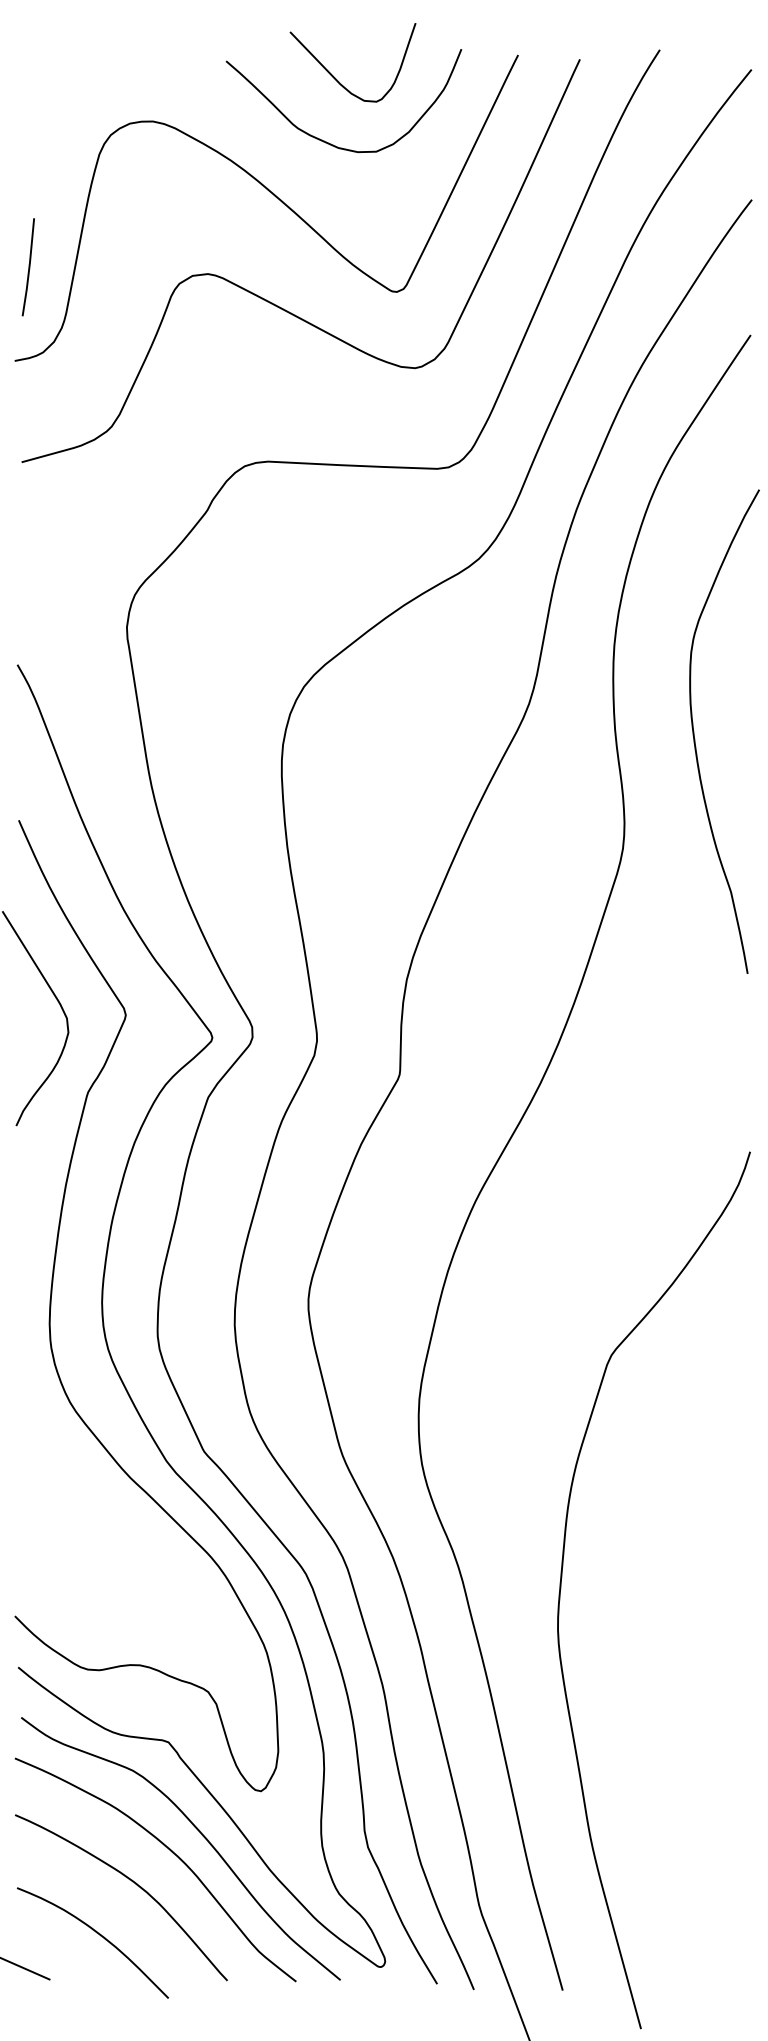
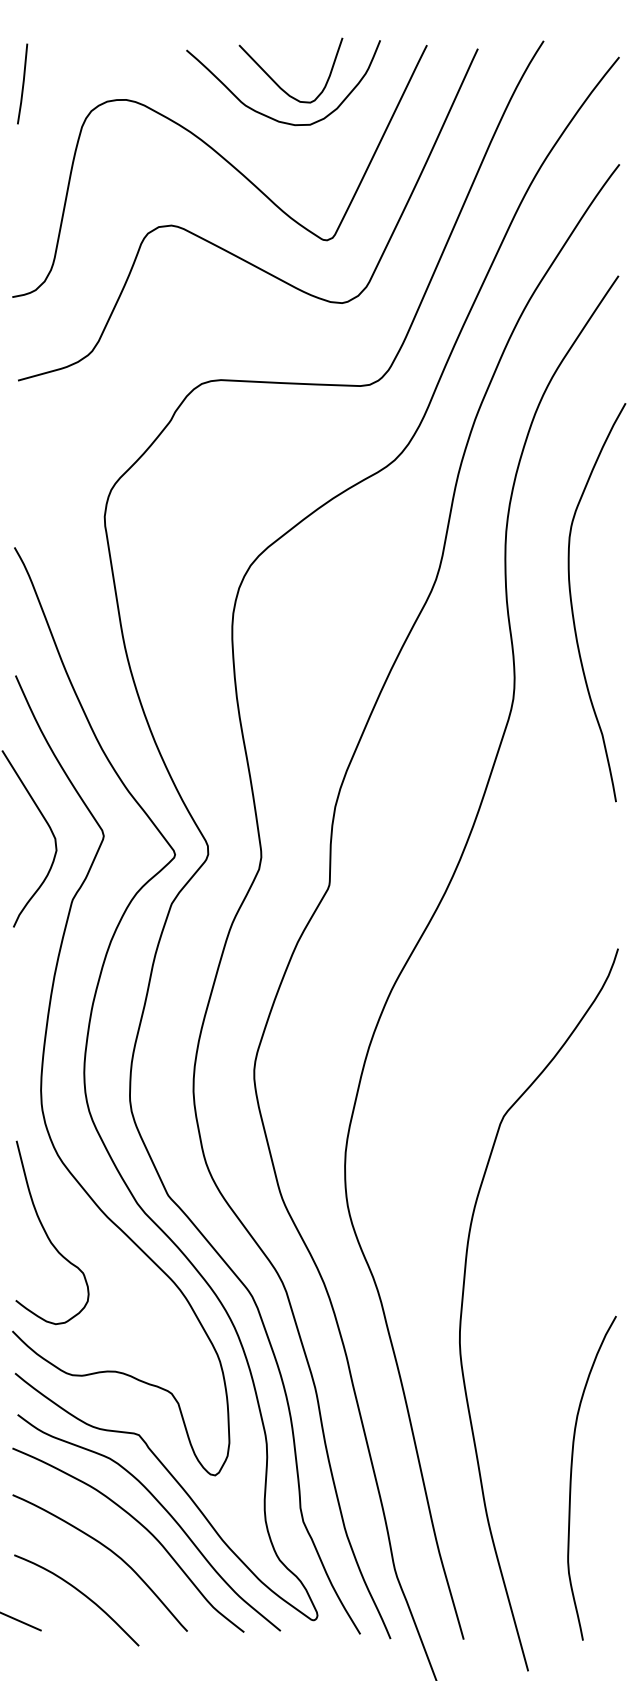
curve: (336, 78) -> (277, 83), moved
line: (28, 266) -> (22, 83), moved
curve: (58, 1499) -> (48, 1235), added
curve: (694, 1786) -> (572, 1471), added

